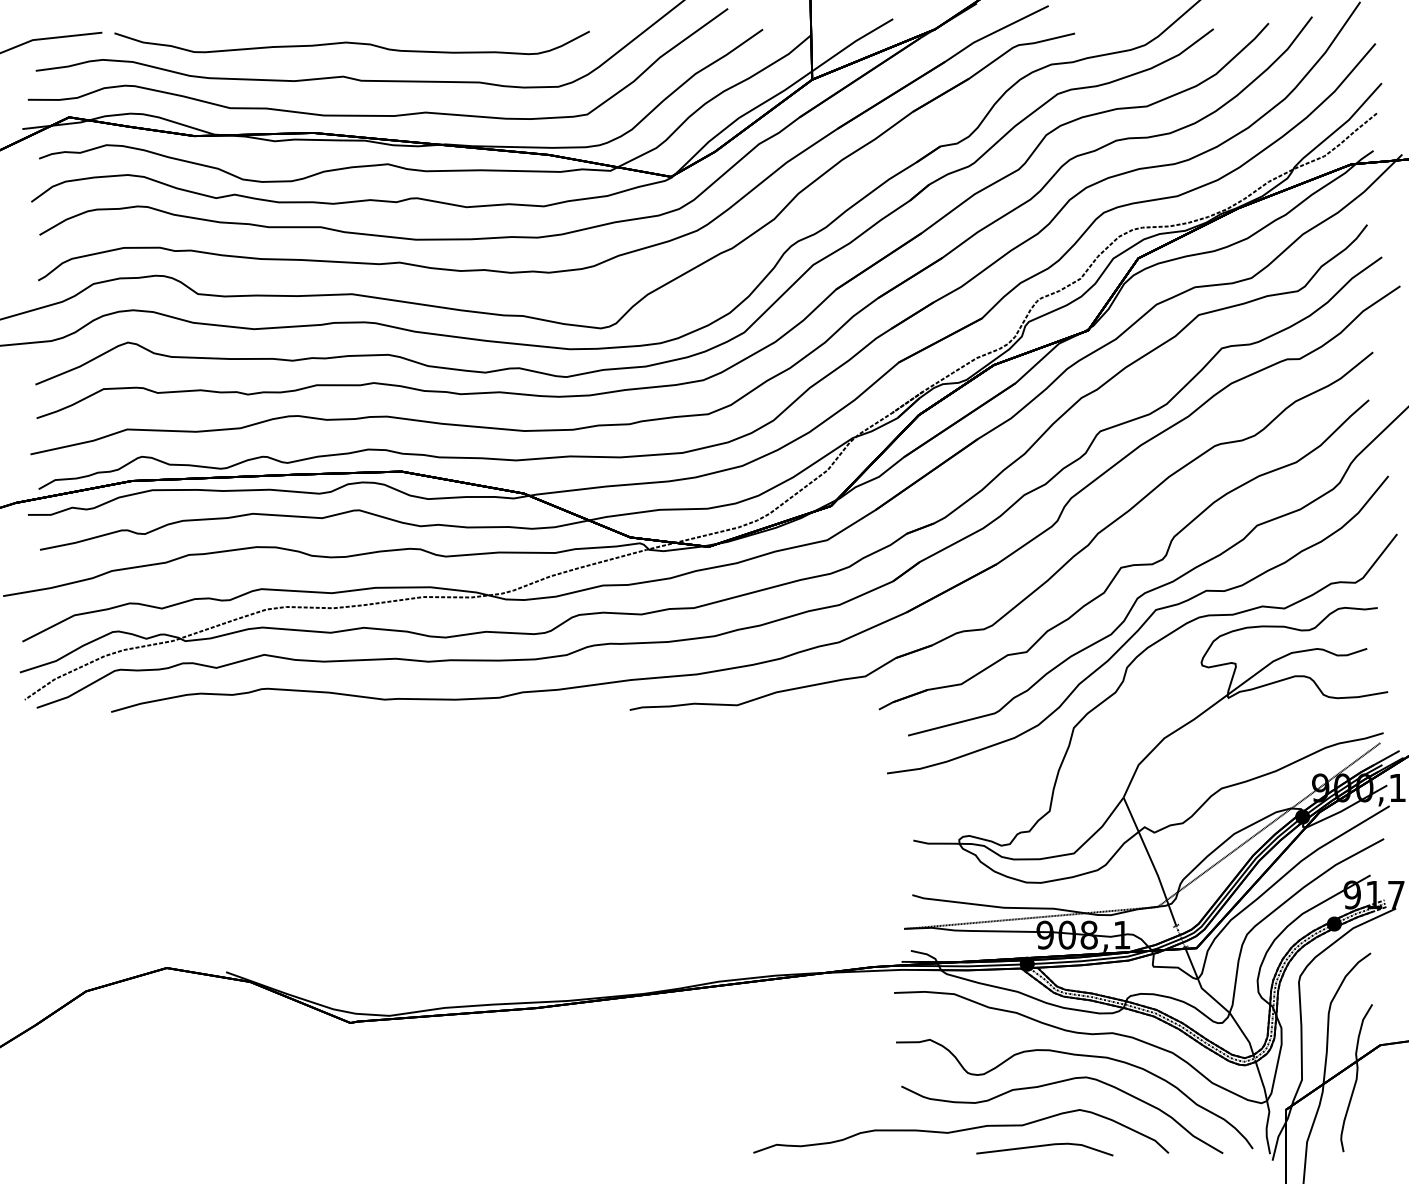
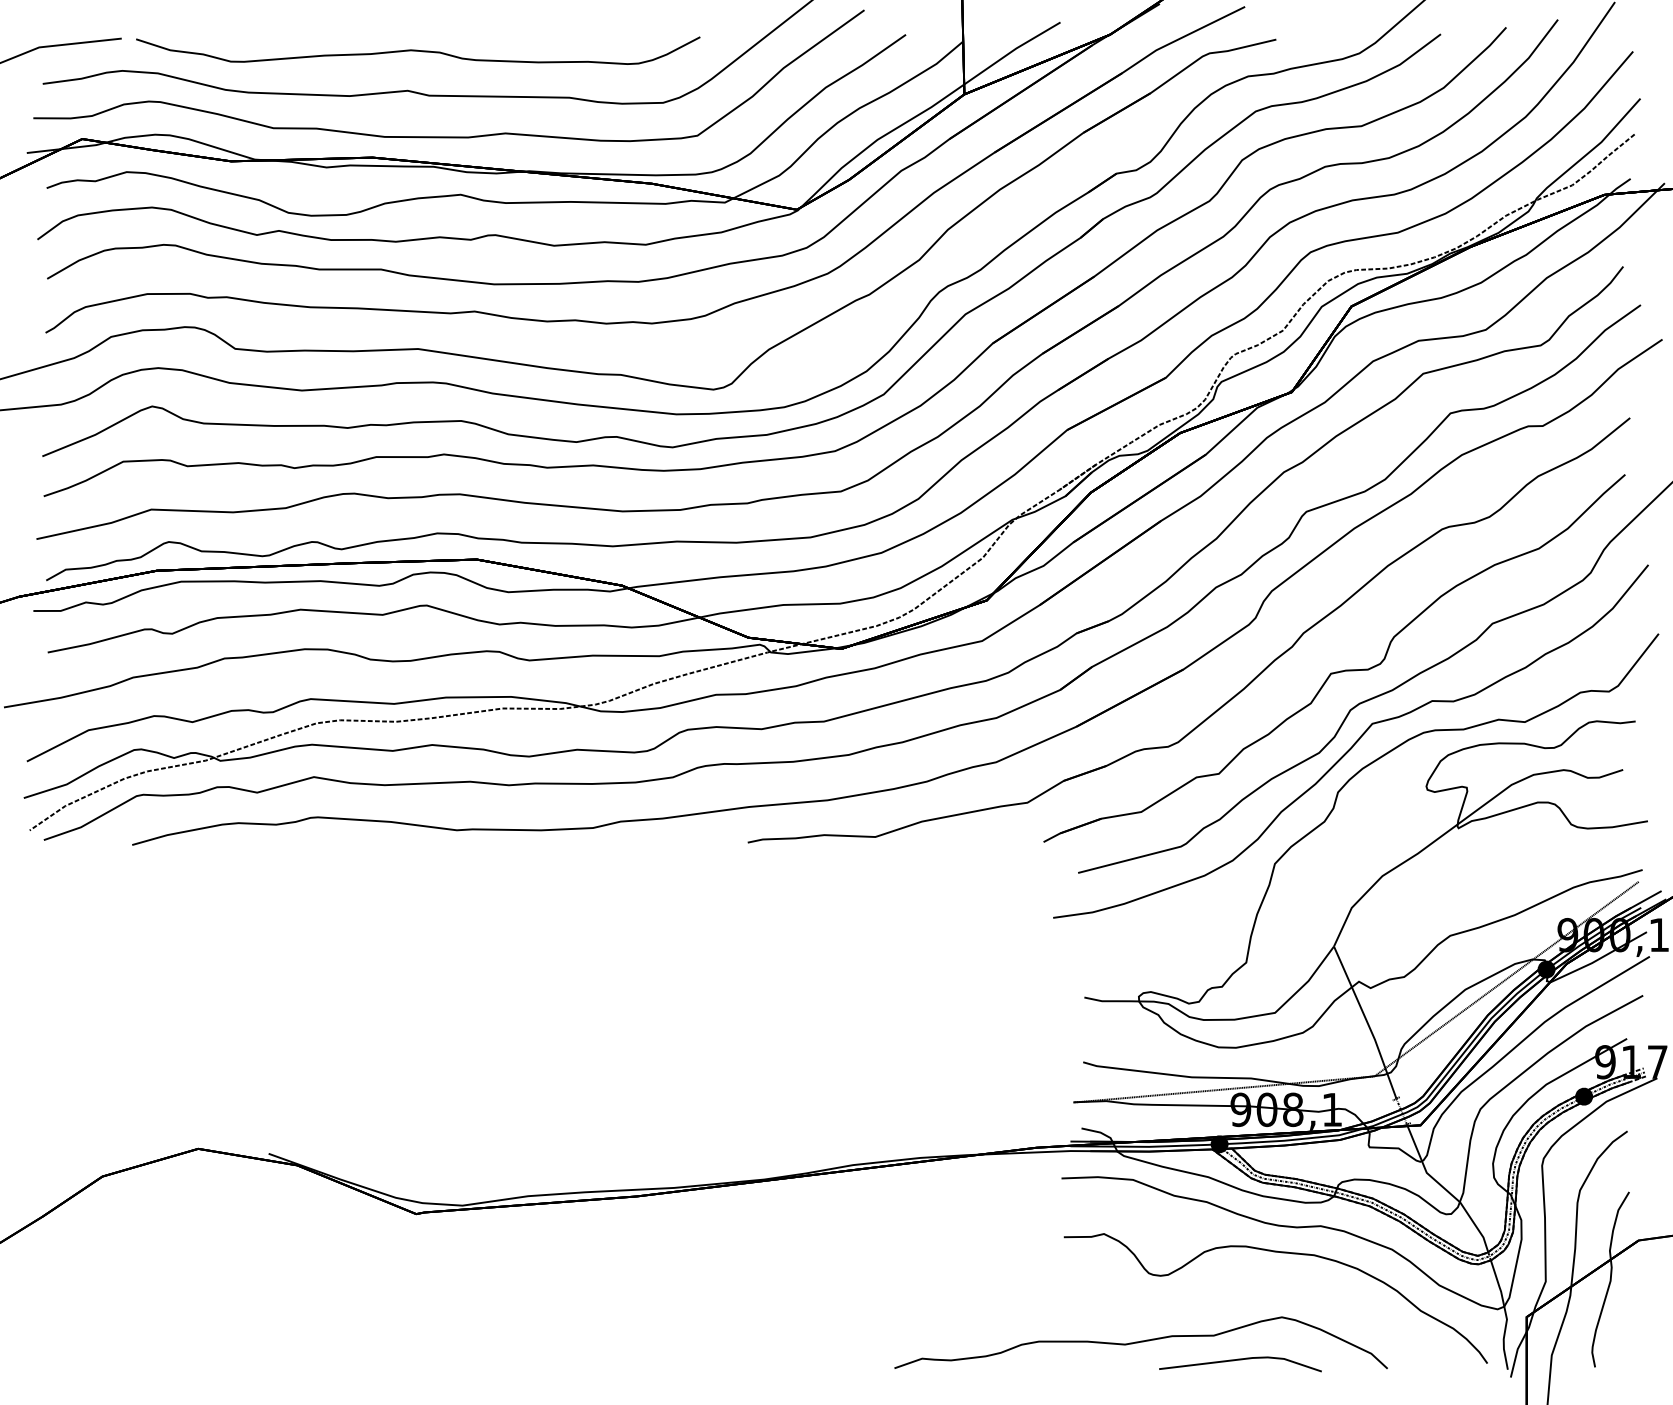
curve: (1053, 1084) -> (1250, 1287), removed

